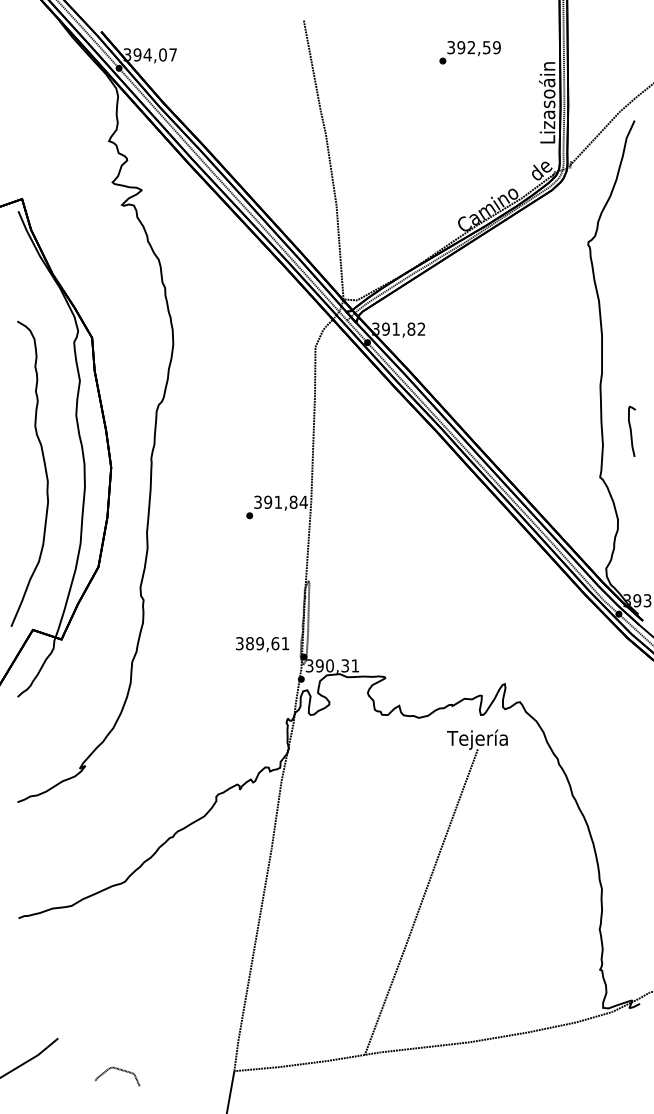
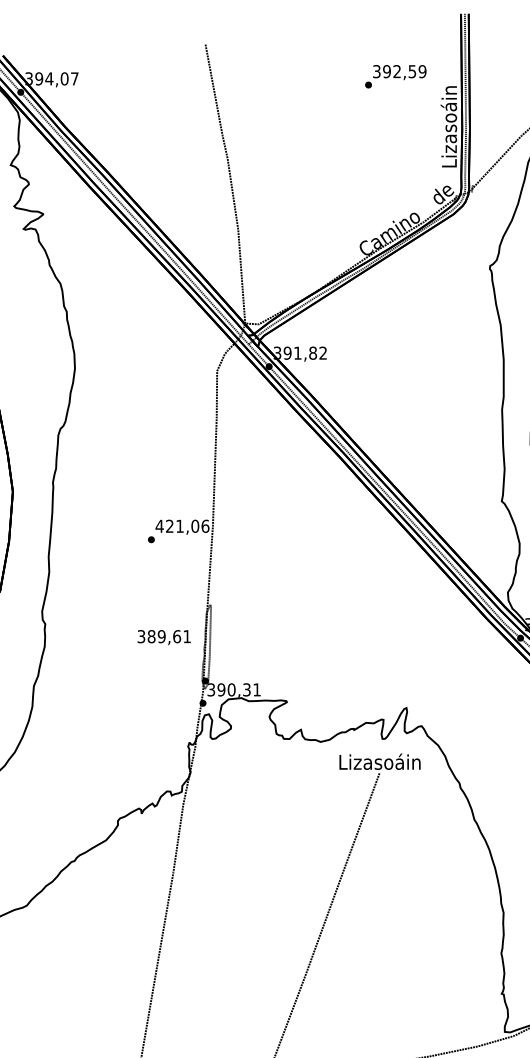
text: (469, 52) -> (395, 76), moved
text: (280, 501) -> (182, 525), 391,84 -> 421,06
text: (262, 644) -> (164, 637), moved
text: (477, 739) -> (379, 763), Tejería -> Lizasoáin

